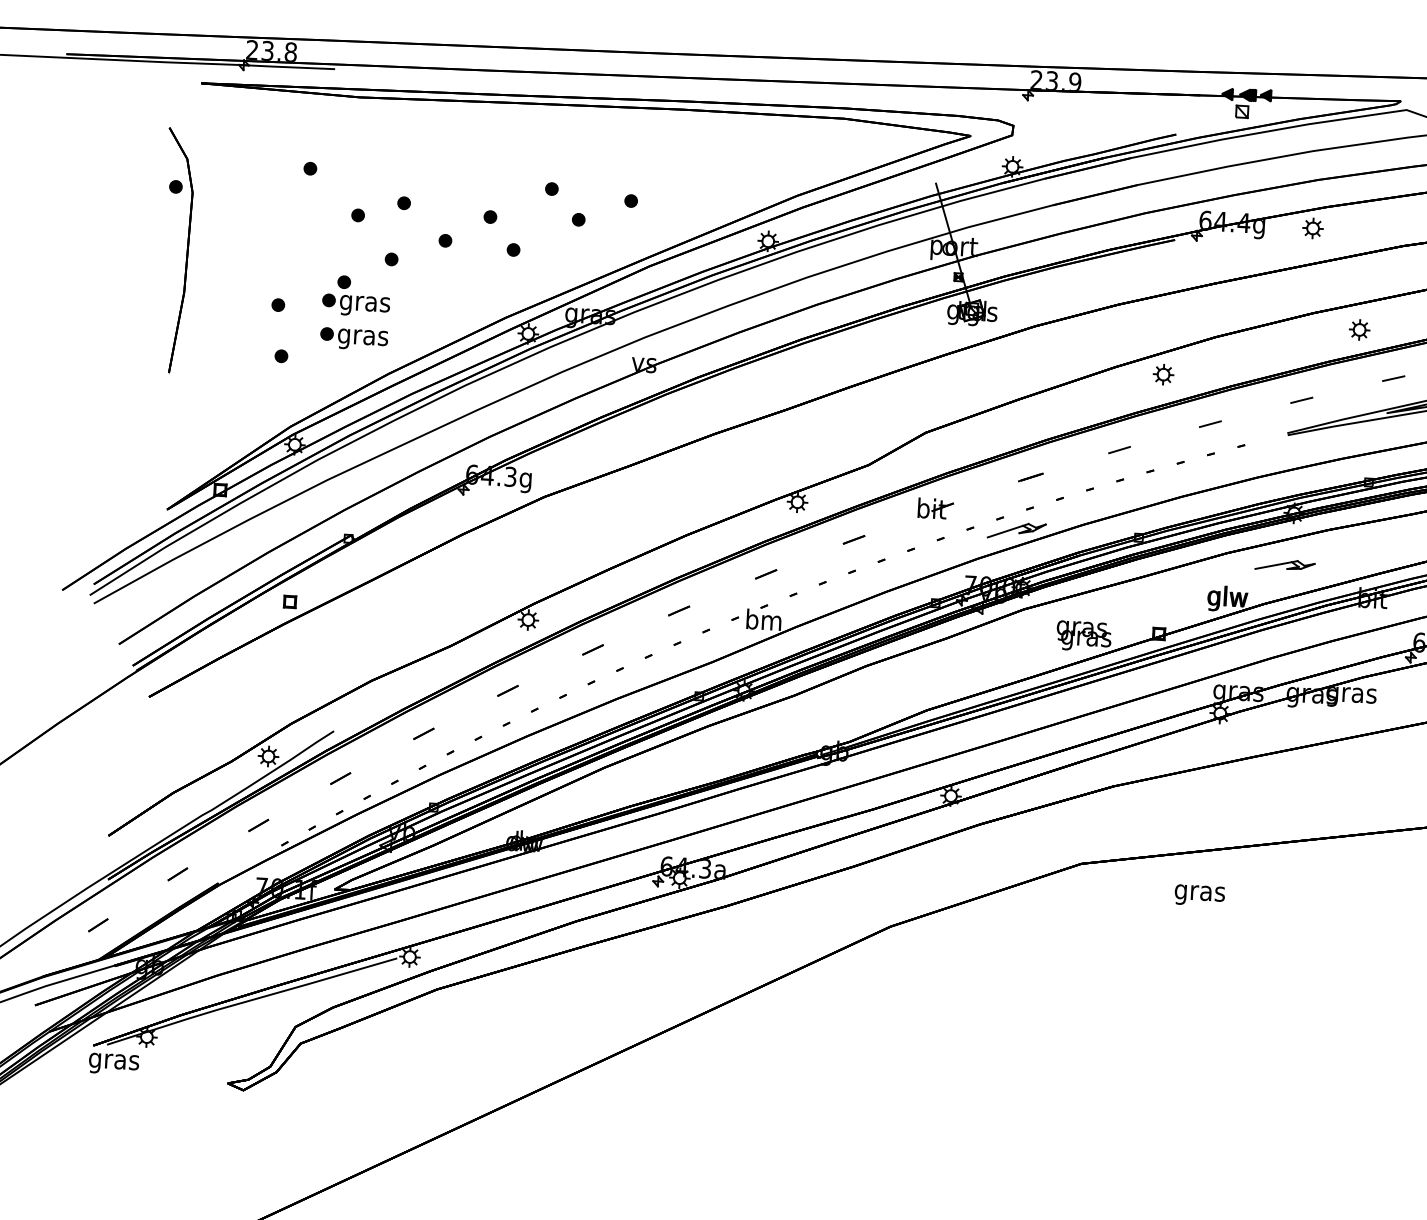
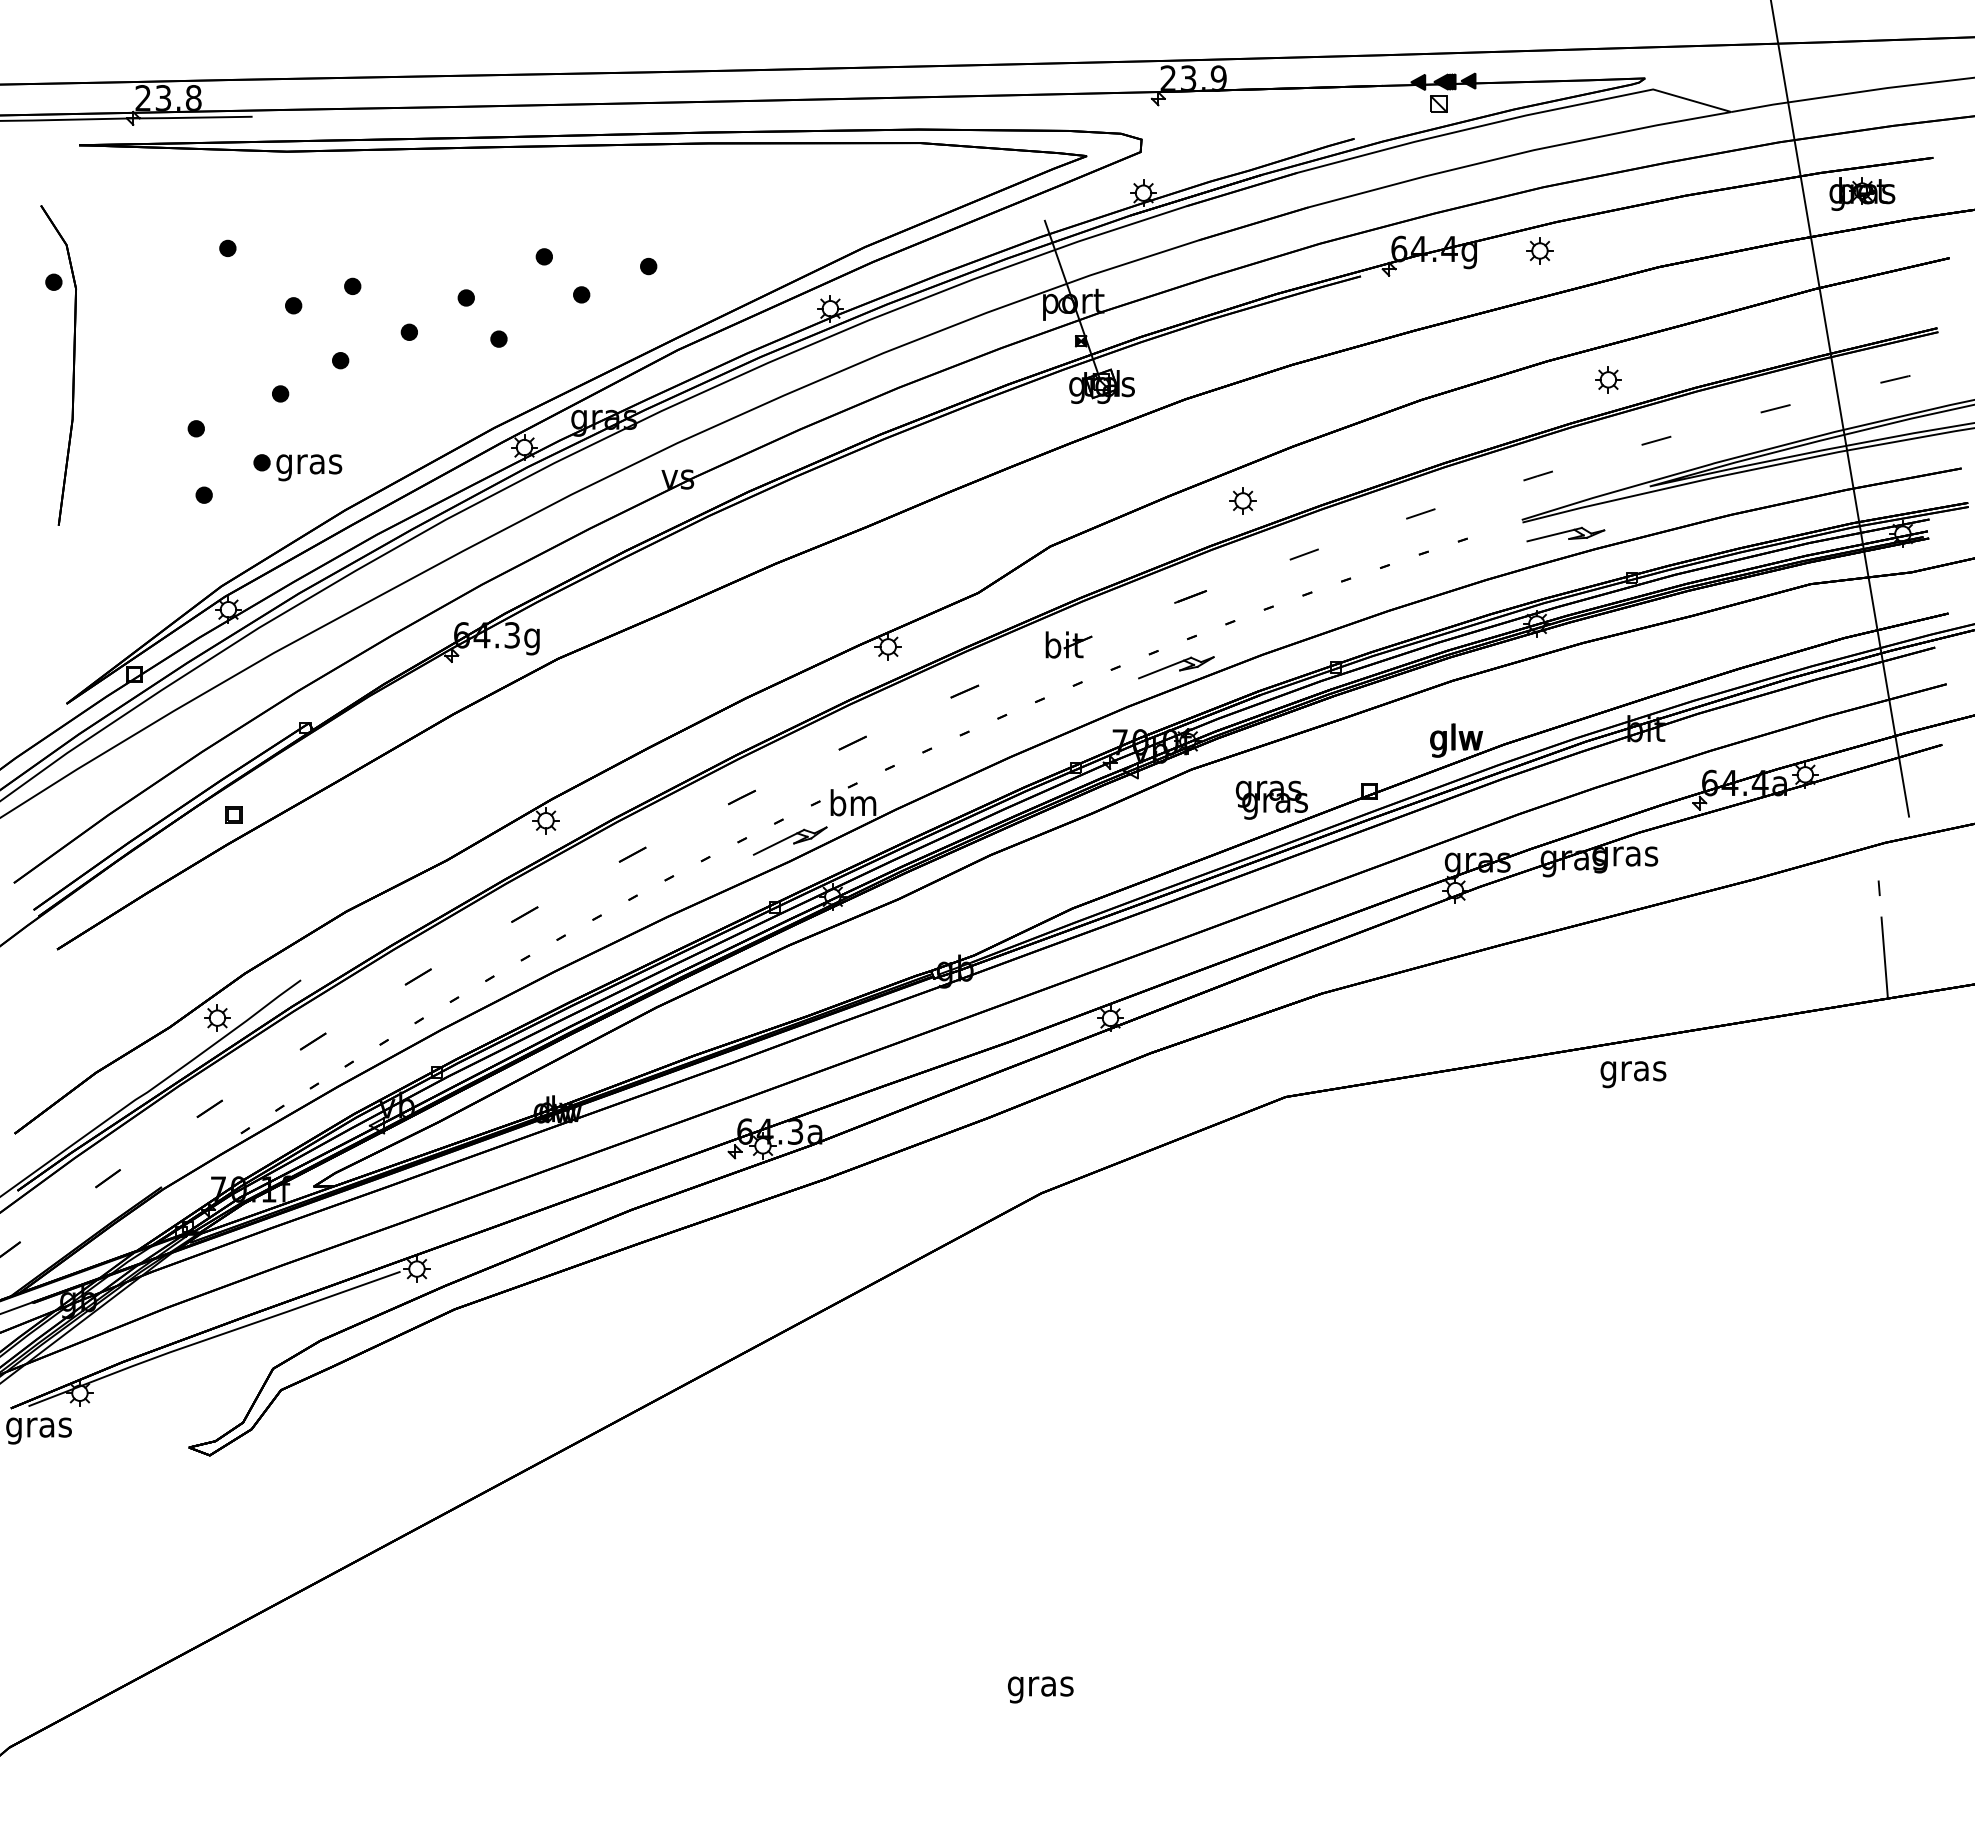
part: (355, 305) -> (297, 423), removed
part: (1163, 374) -> (1242, 500), moved
part: (1284, 565) -> (1565, 534), moved
part: (713, 645) -> (789, 840), added
text: (1199, 895) -> (1633, 1074), moved

